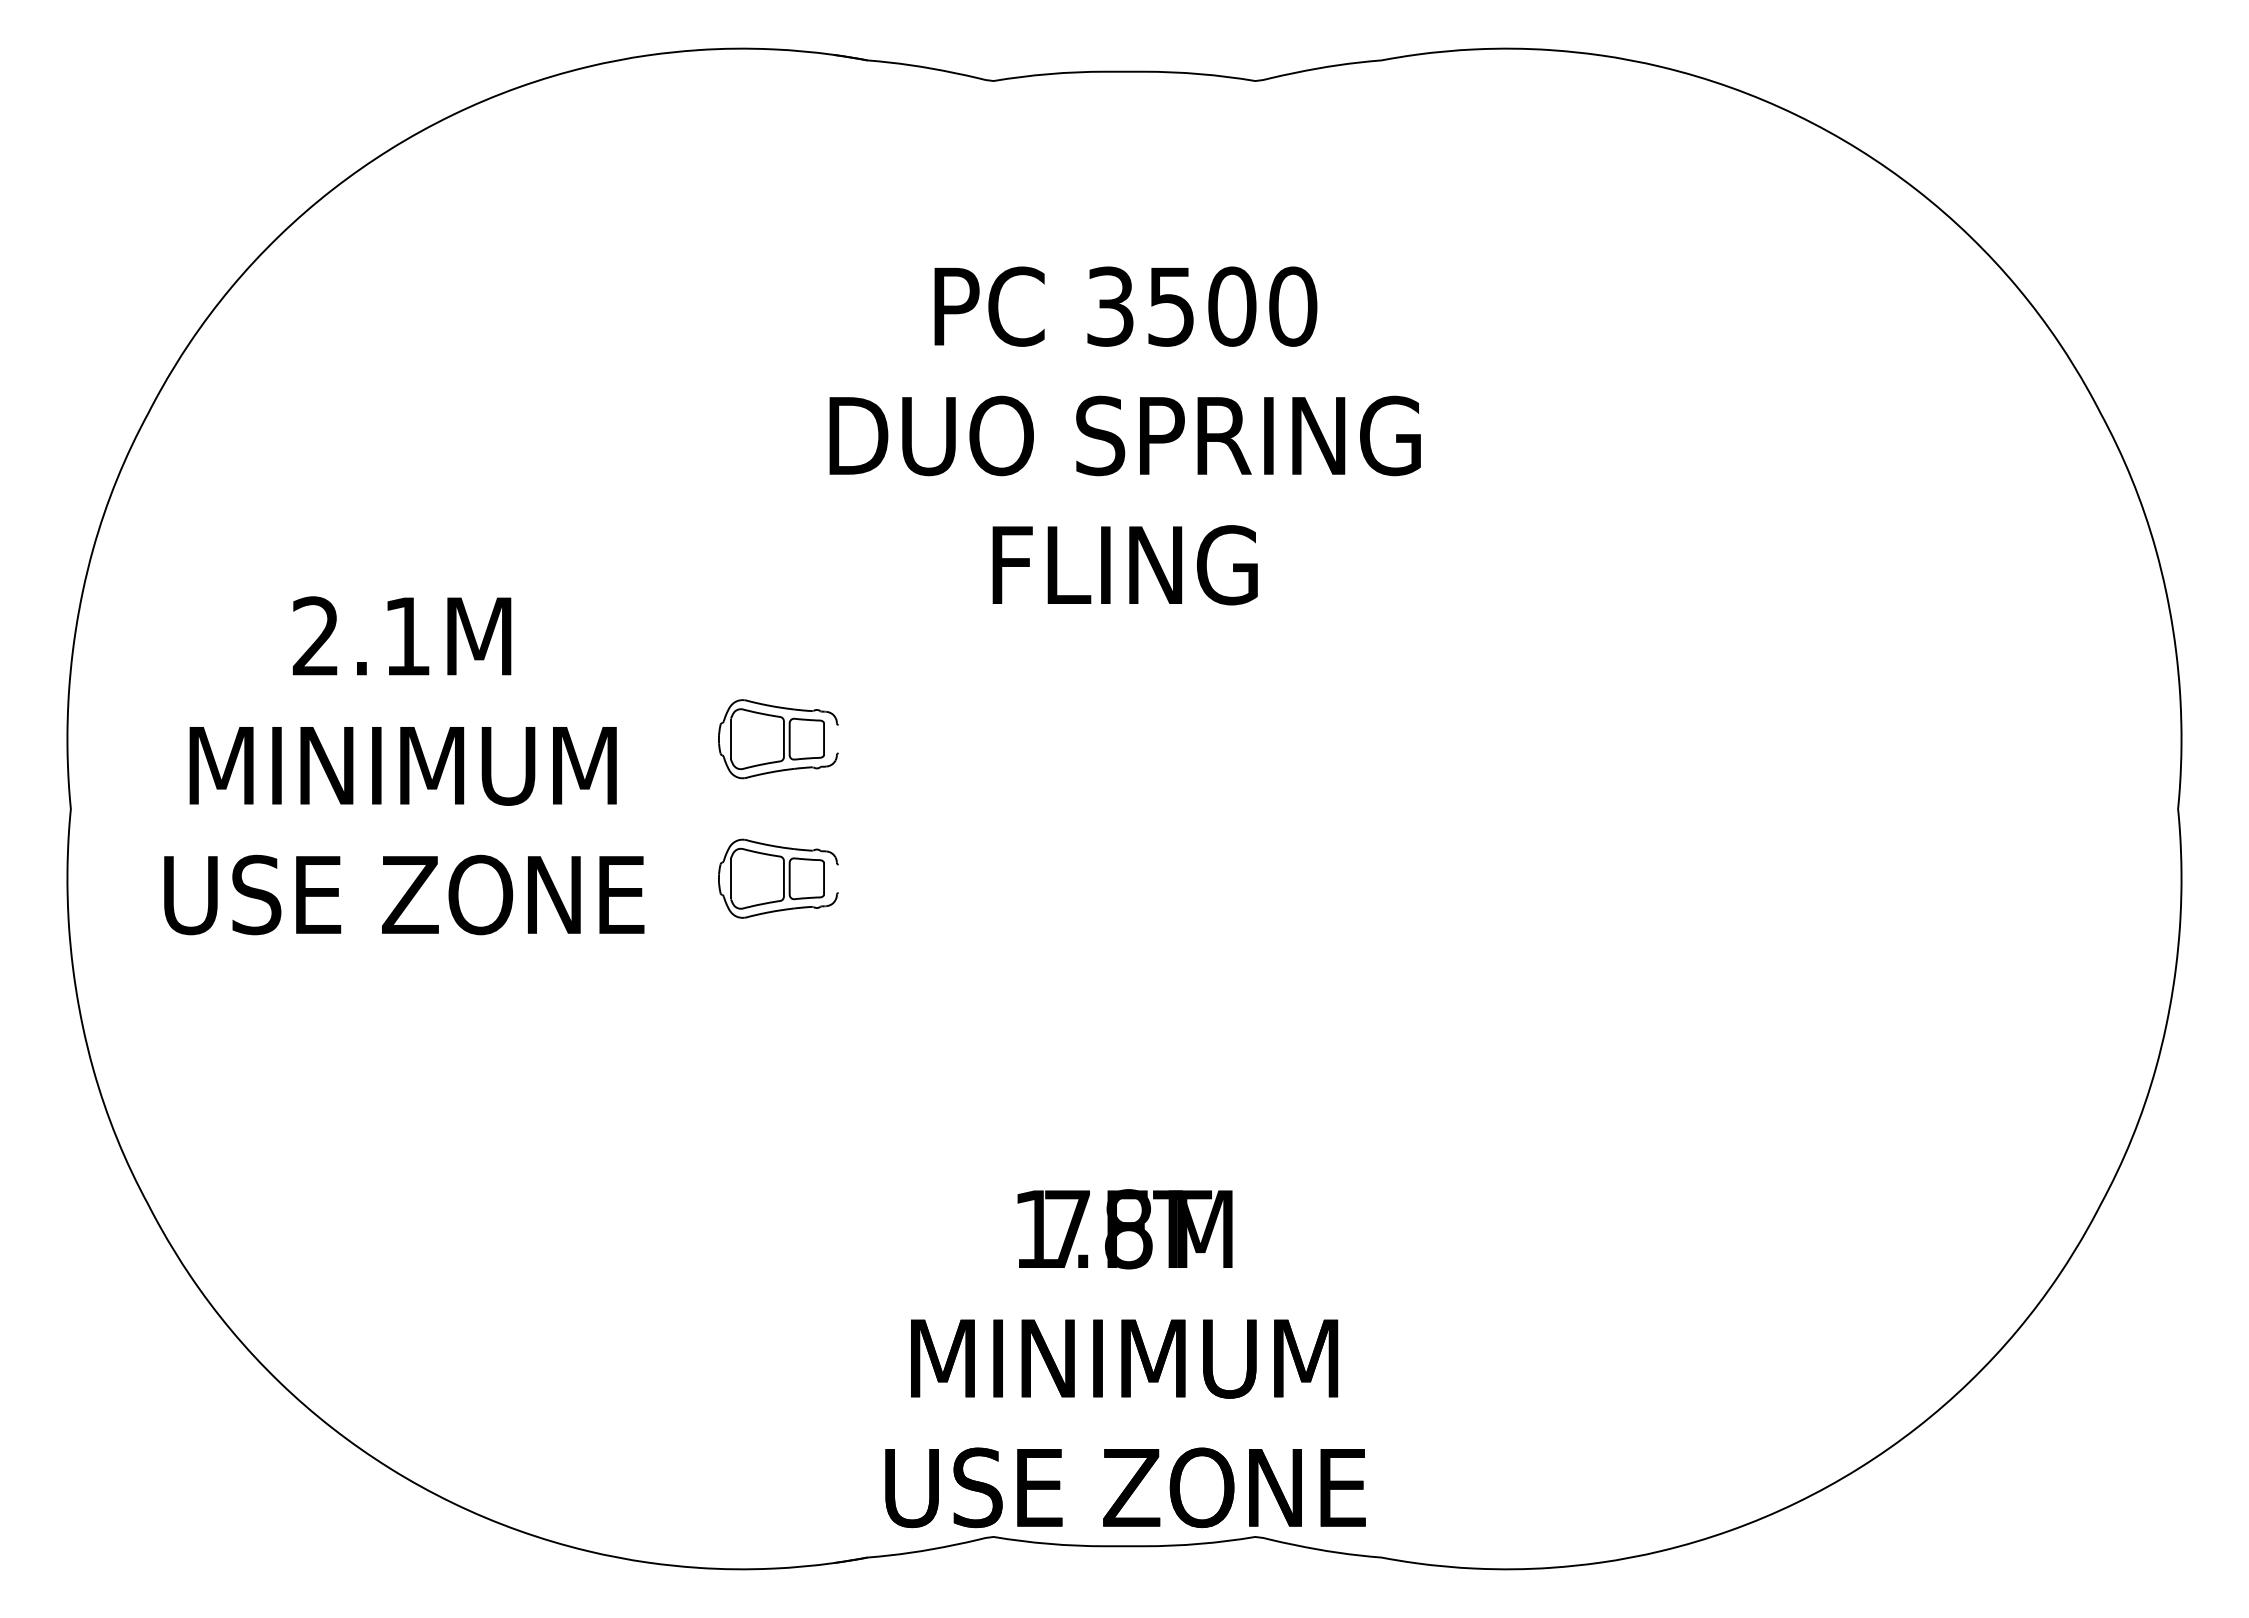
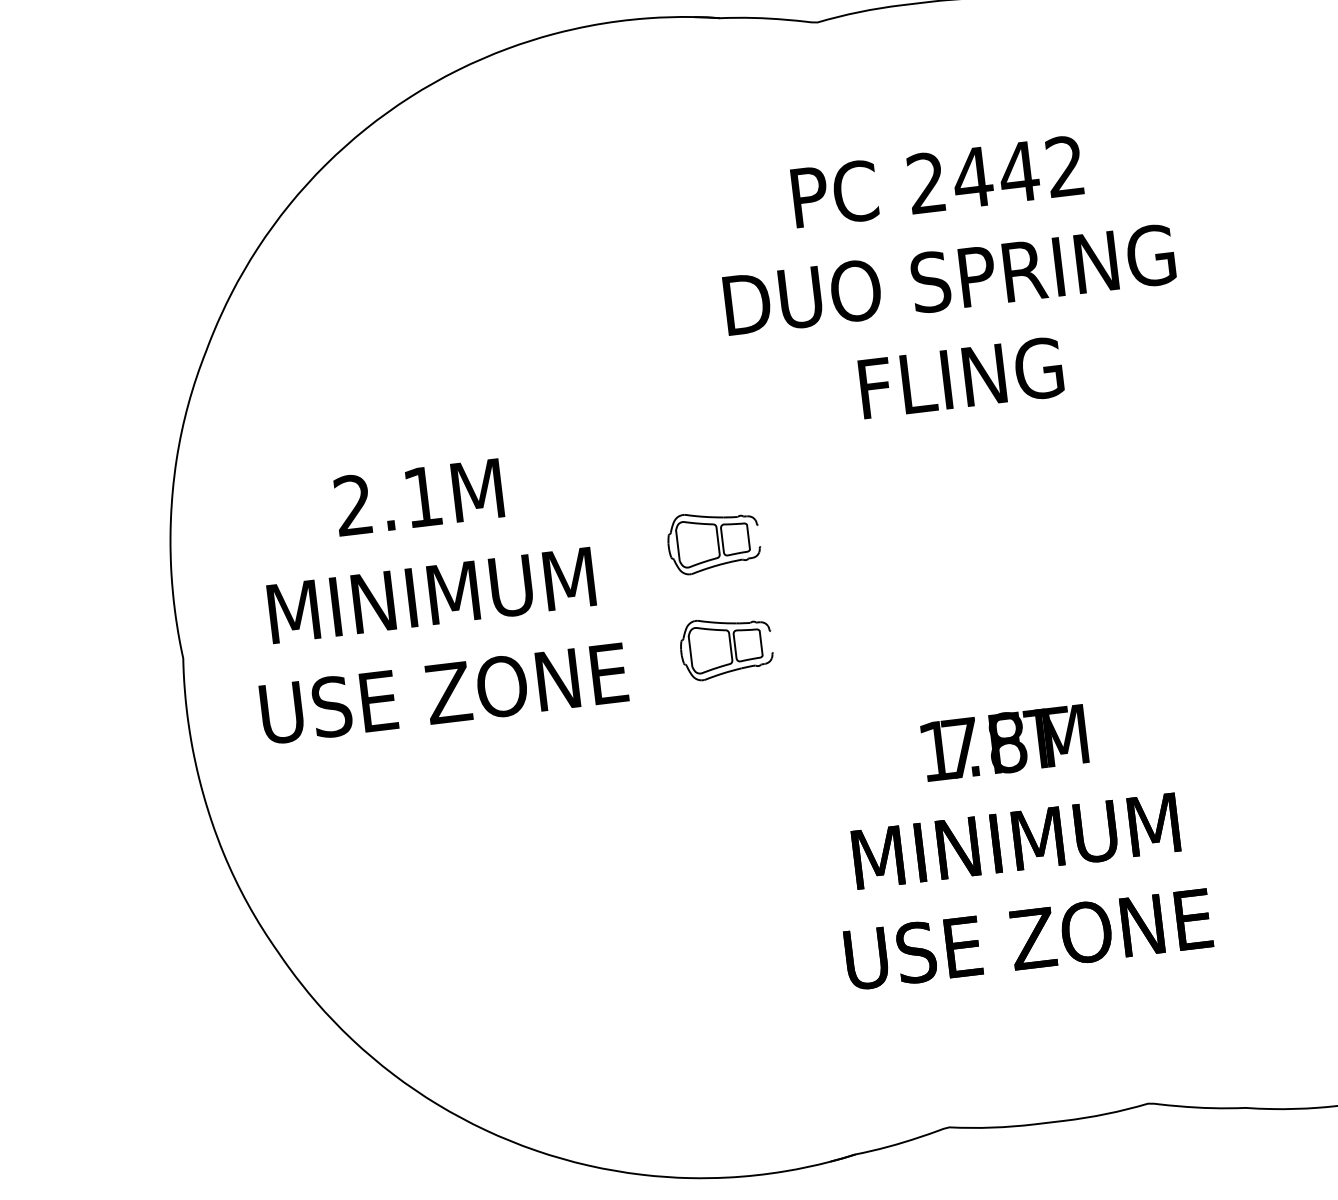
text: (1202, 306) -> (996, 174), 3500 -> 2442
text: (1125, 1358) -> (1016, 841), moved

